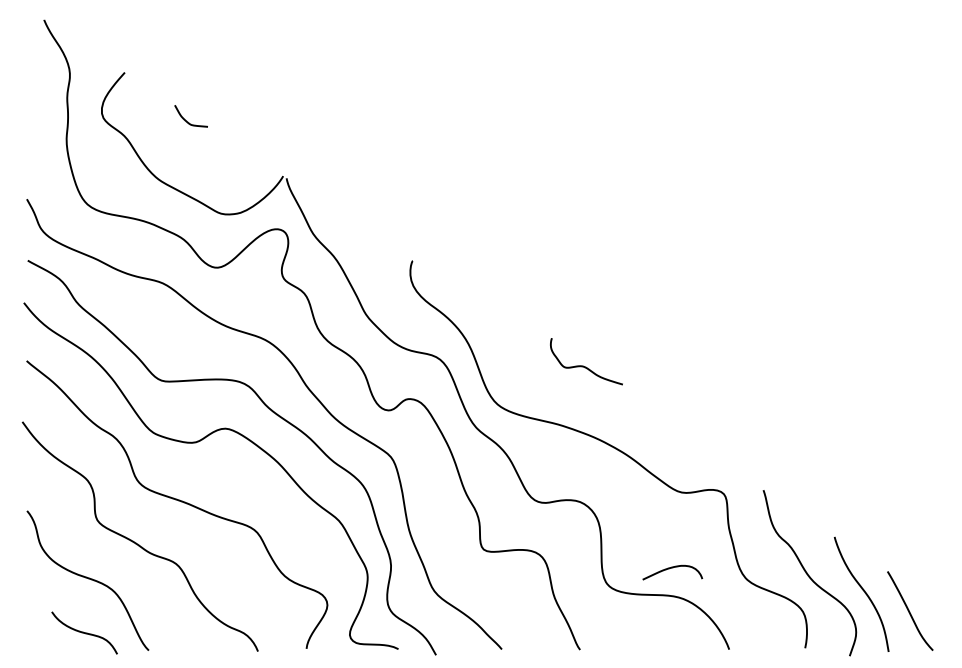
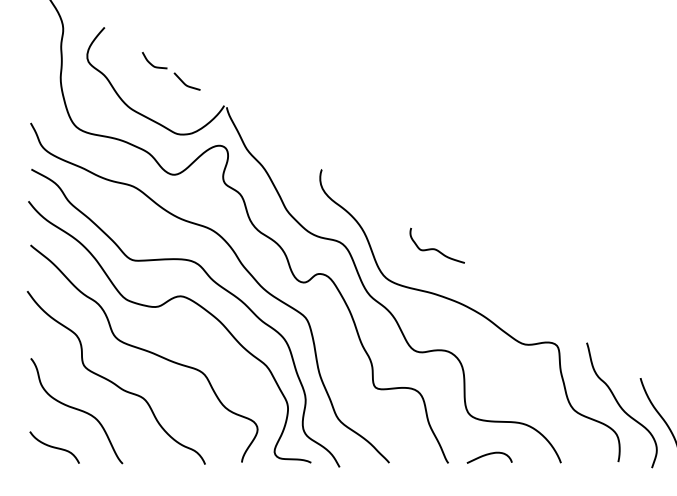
curve: (231, 146) -> (185, 83), added
curve: (583, 365) -> (435, 248), moved
curve: (672, 568) -> (489, 454), moved
curve: (84, 632) -> (54, 447), moved

